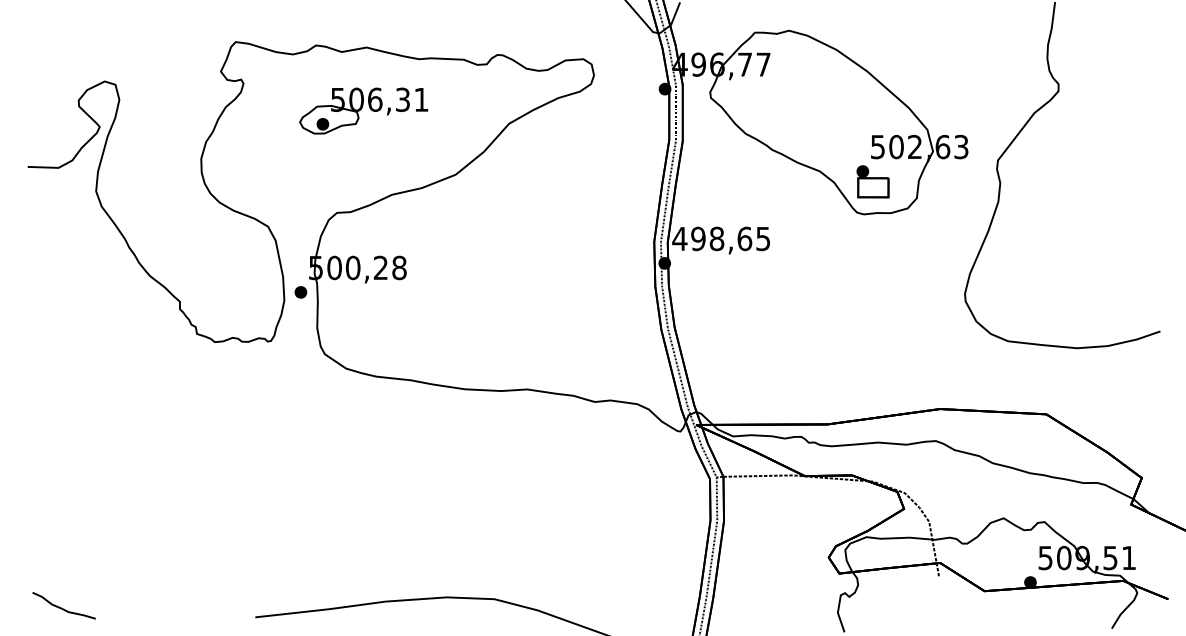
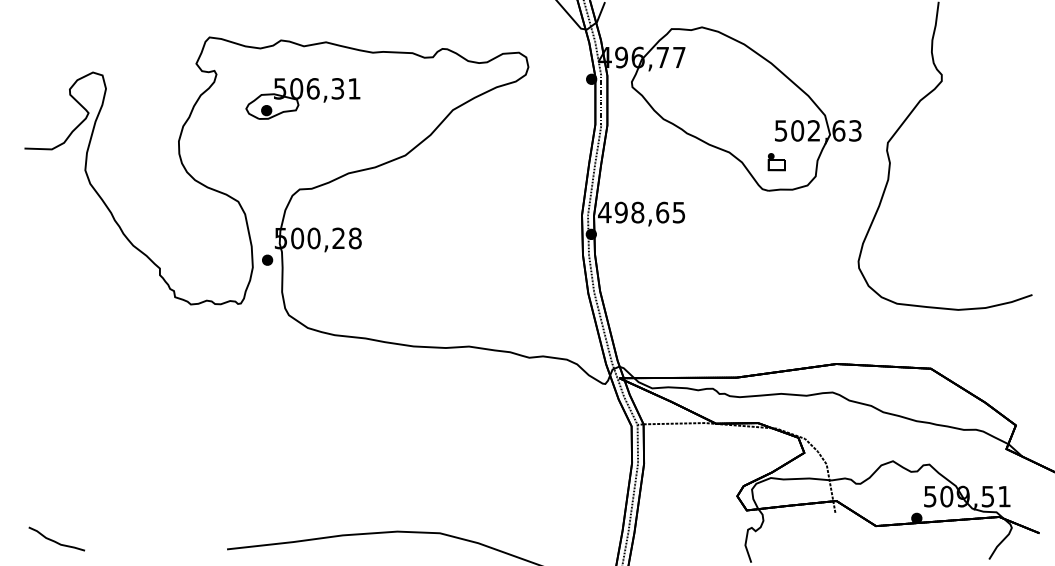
part: (363, 110) -> (302, 98), moved
part: (872, 181) -> (776, 161), size x0.6

